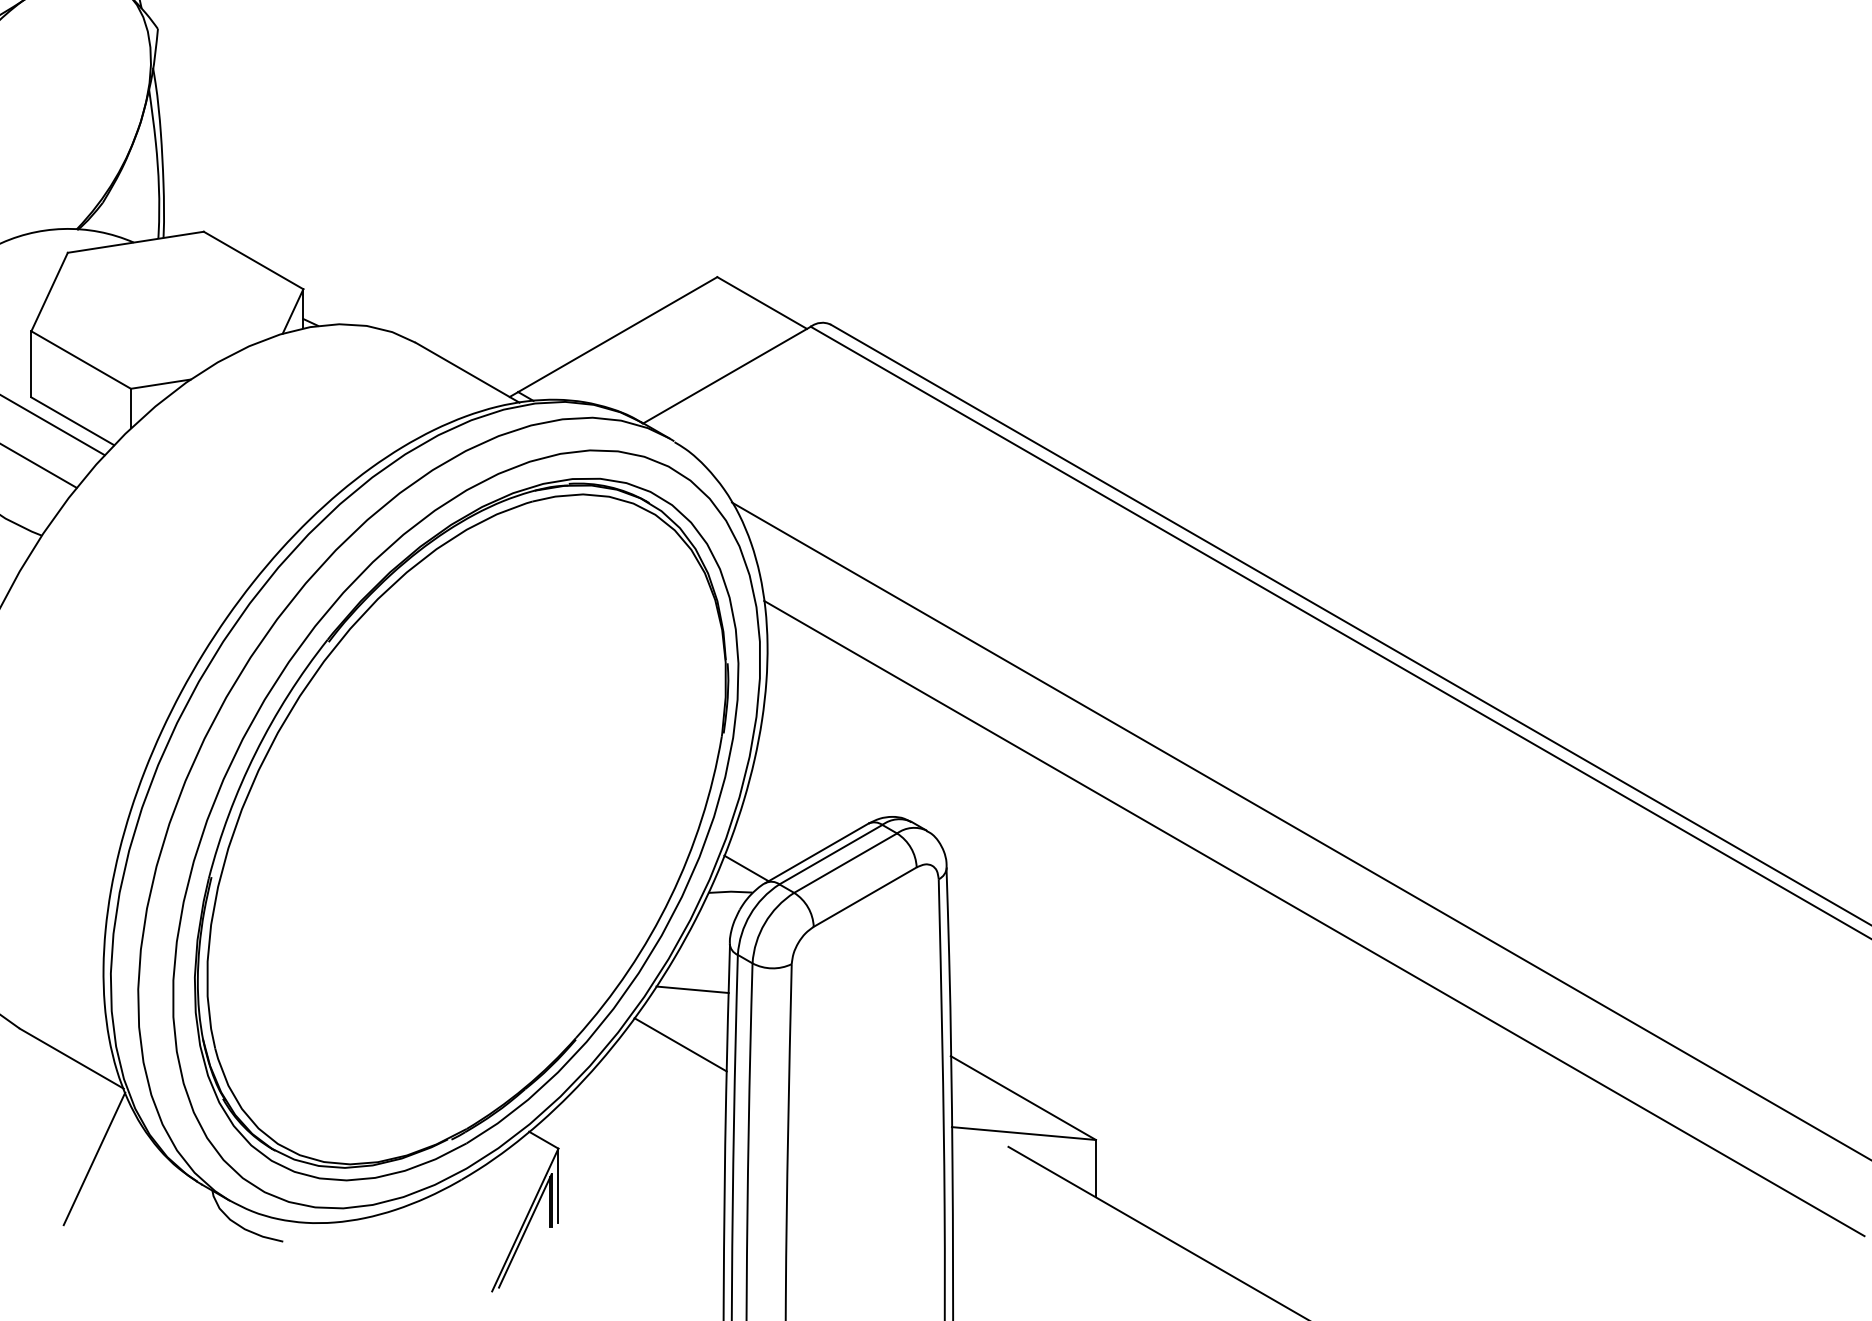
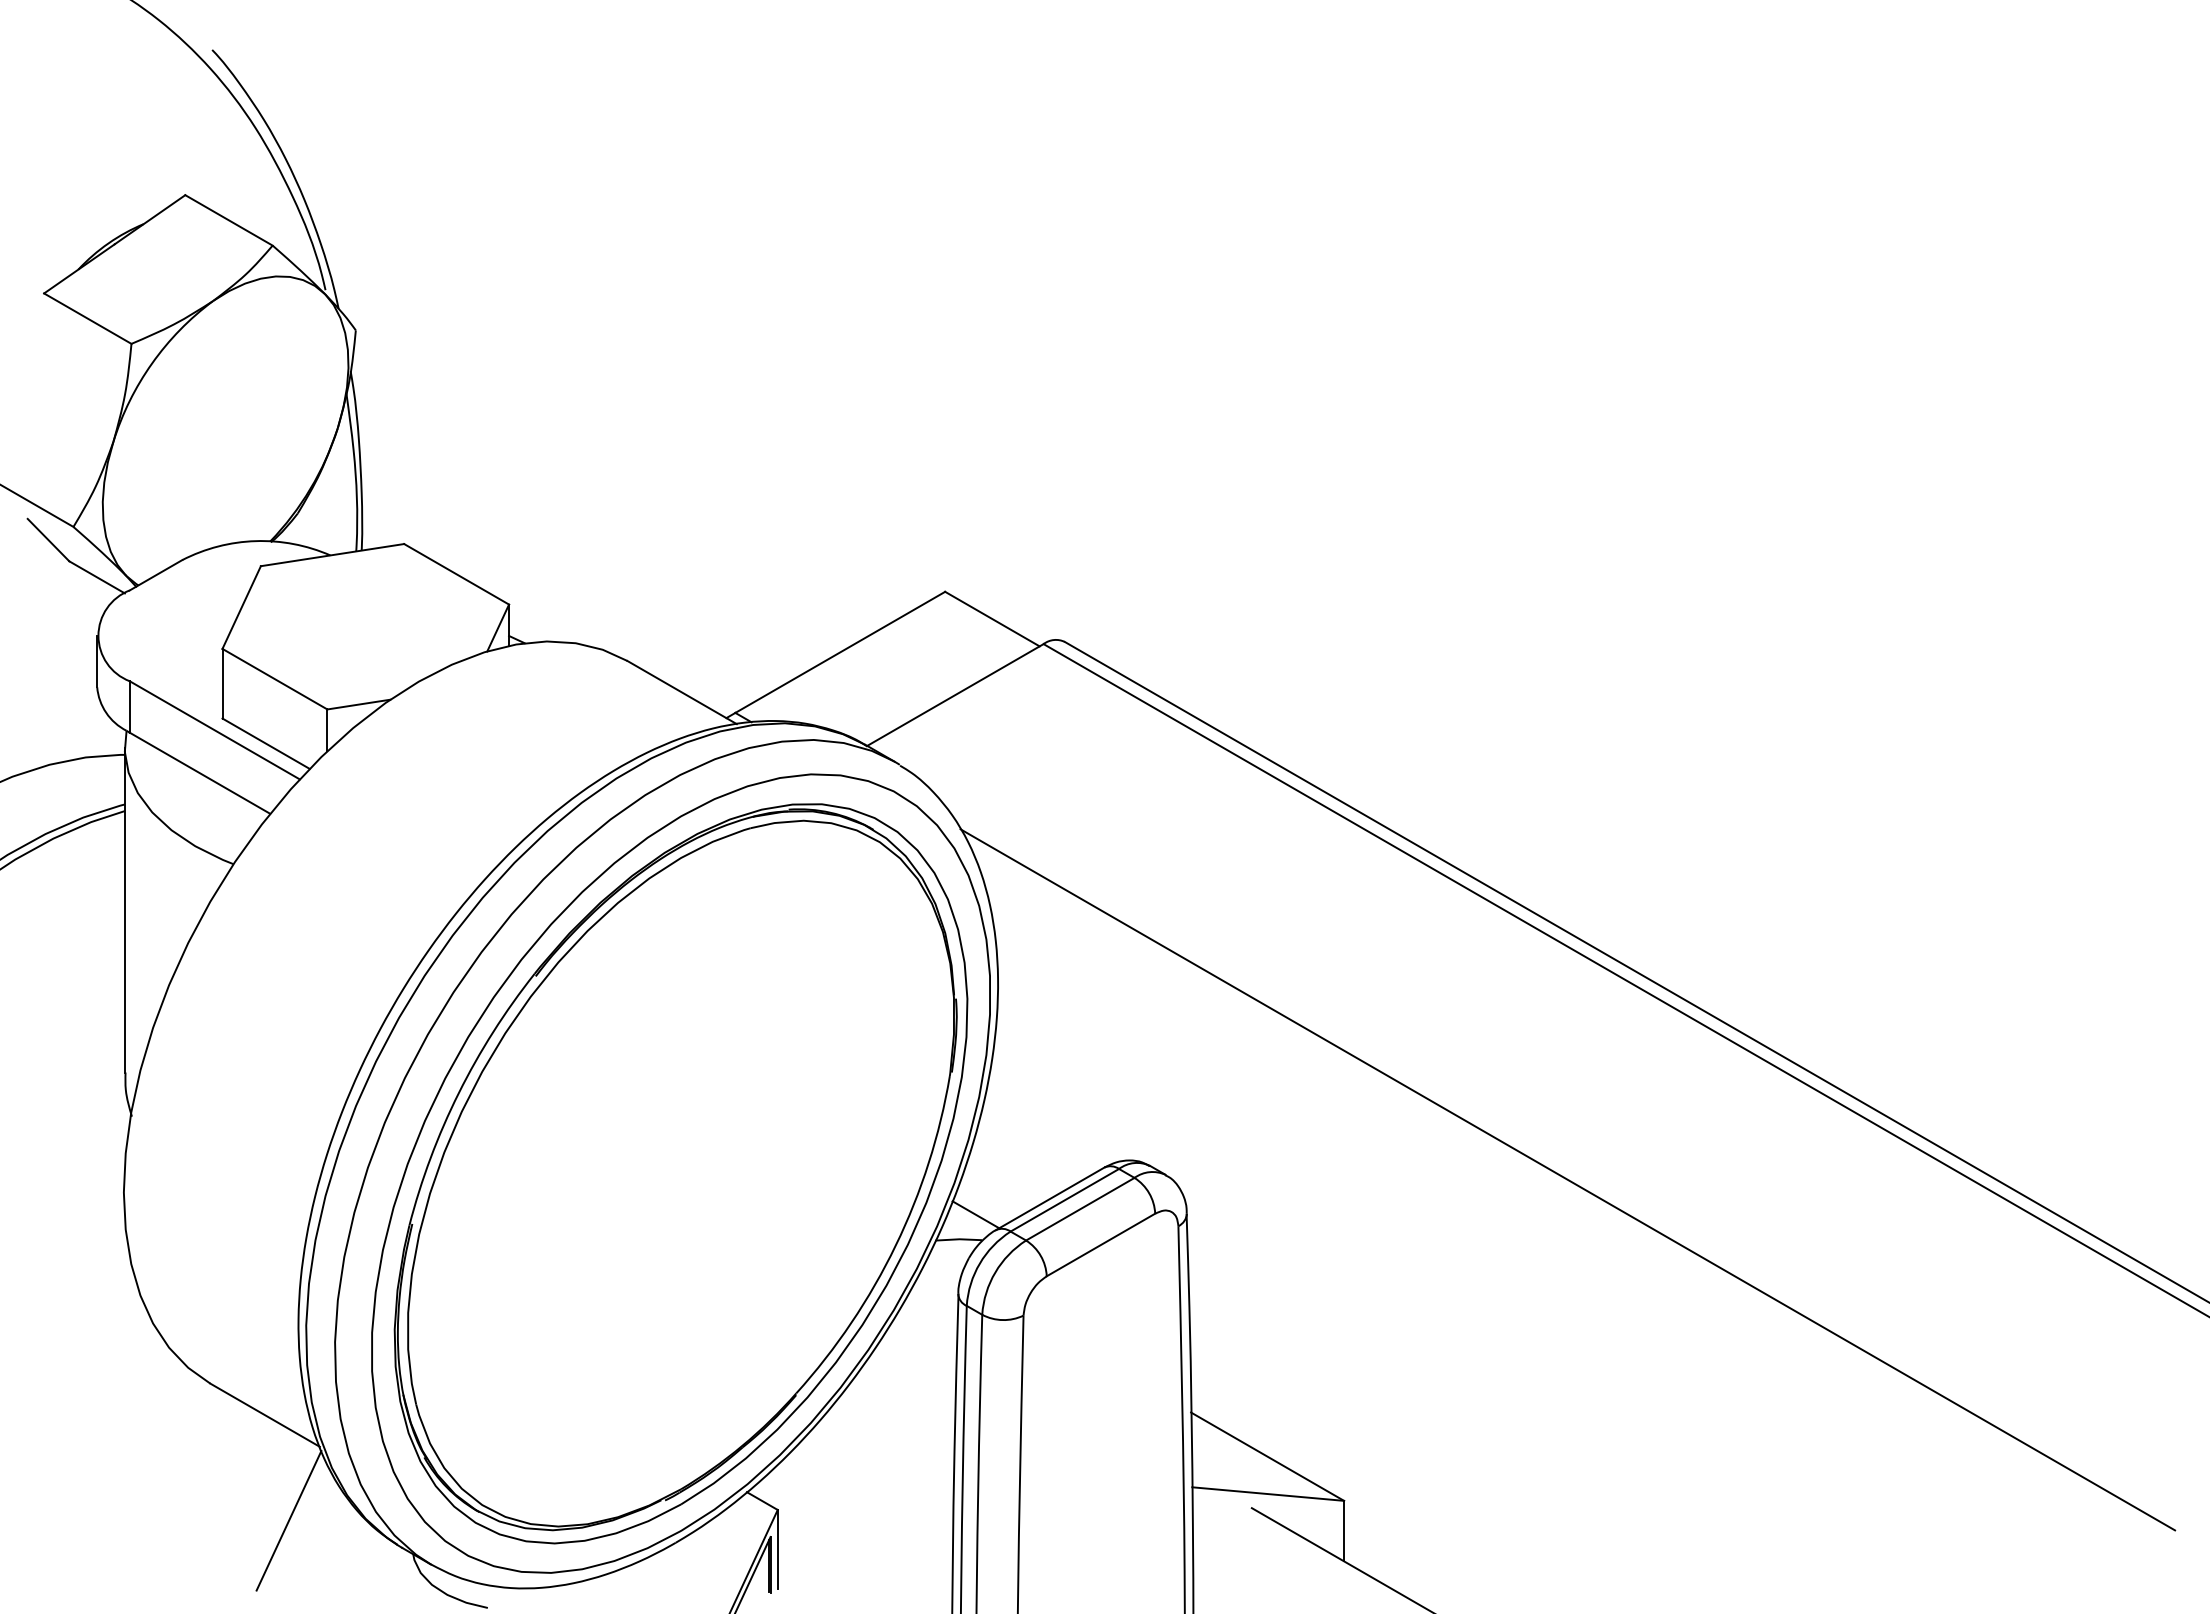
line: (1313, 918) -> (1573, 1267), removed
line: (692, 989) -> (919, 1342), removed
line: (680, 1044) -> (906, 1400), removed

